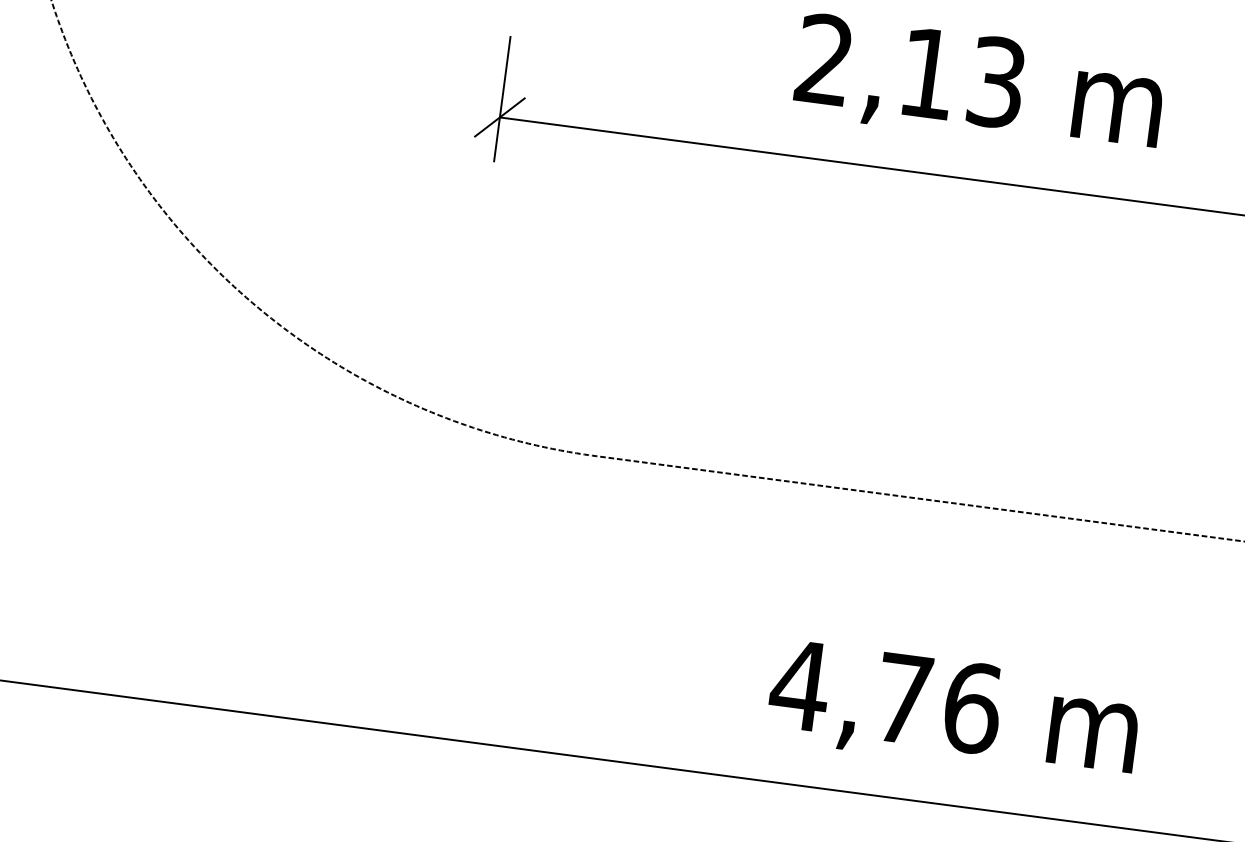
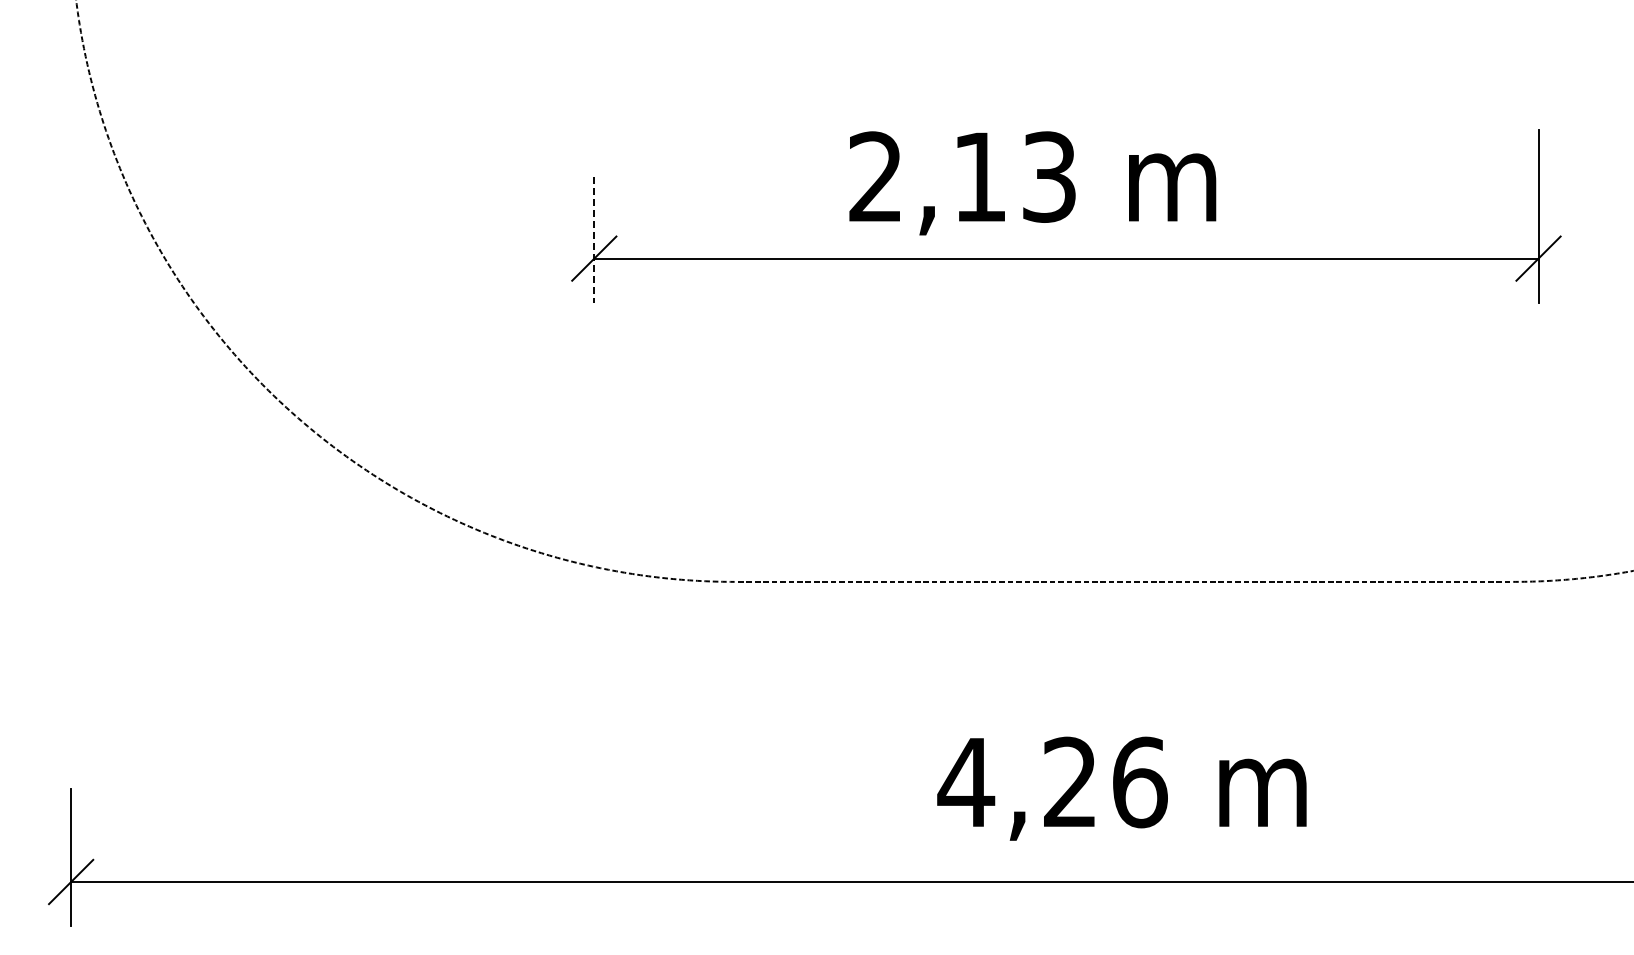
text: (979, 86) -> (1032, 183), moved
line: (502, 99) -> (594, 240), solid -> dashed
text: (903, 698) -> (1070, 781), 4,76 -> 4,26

